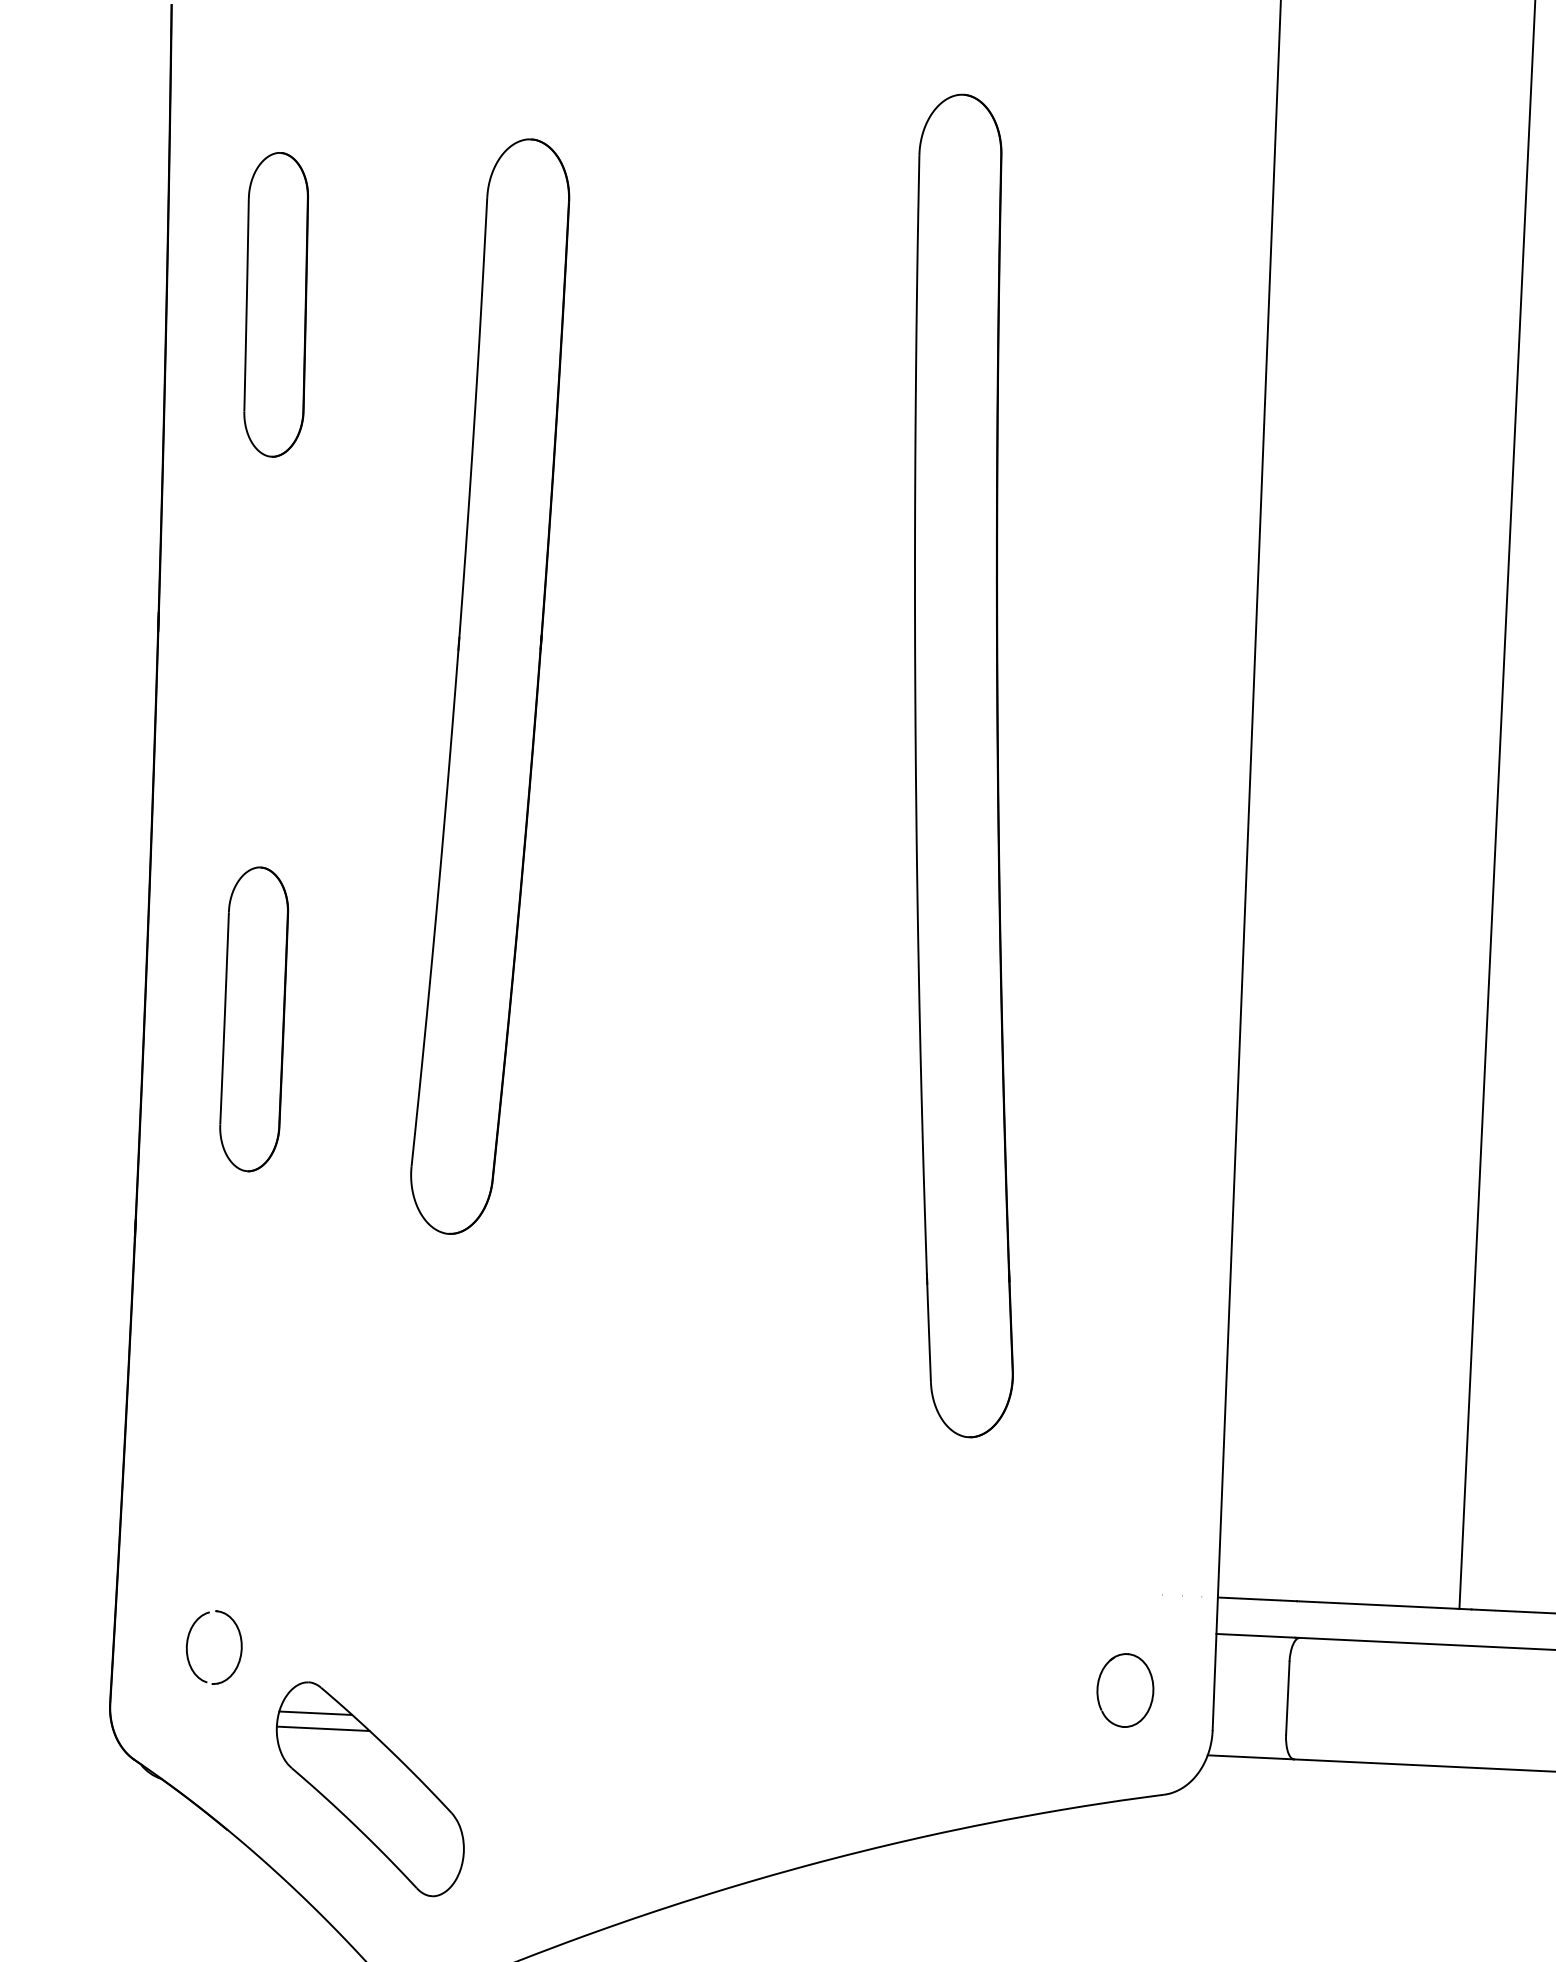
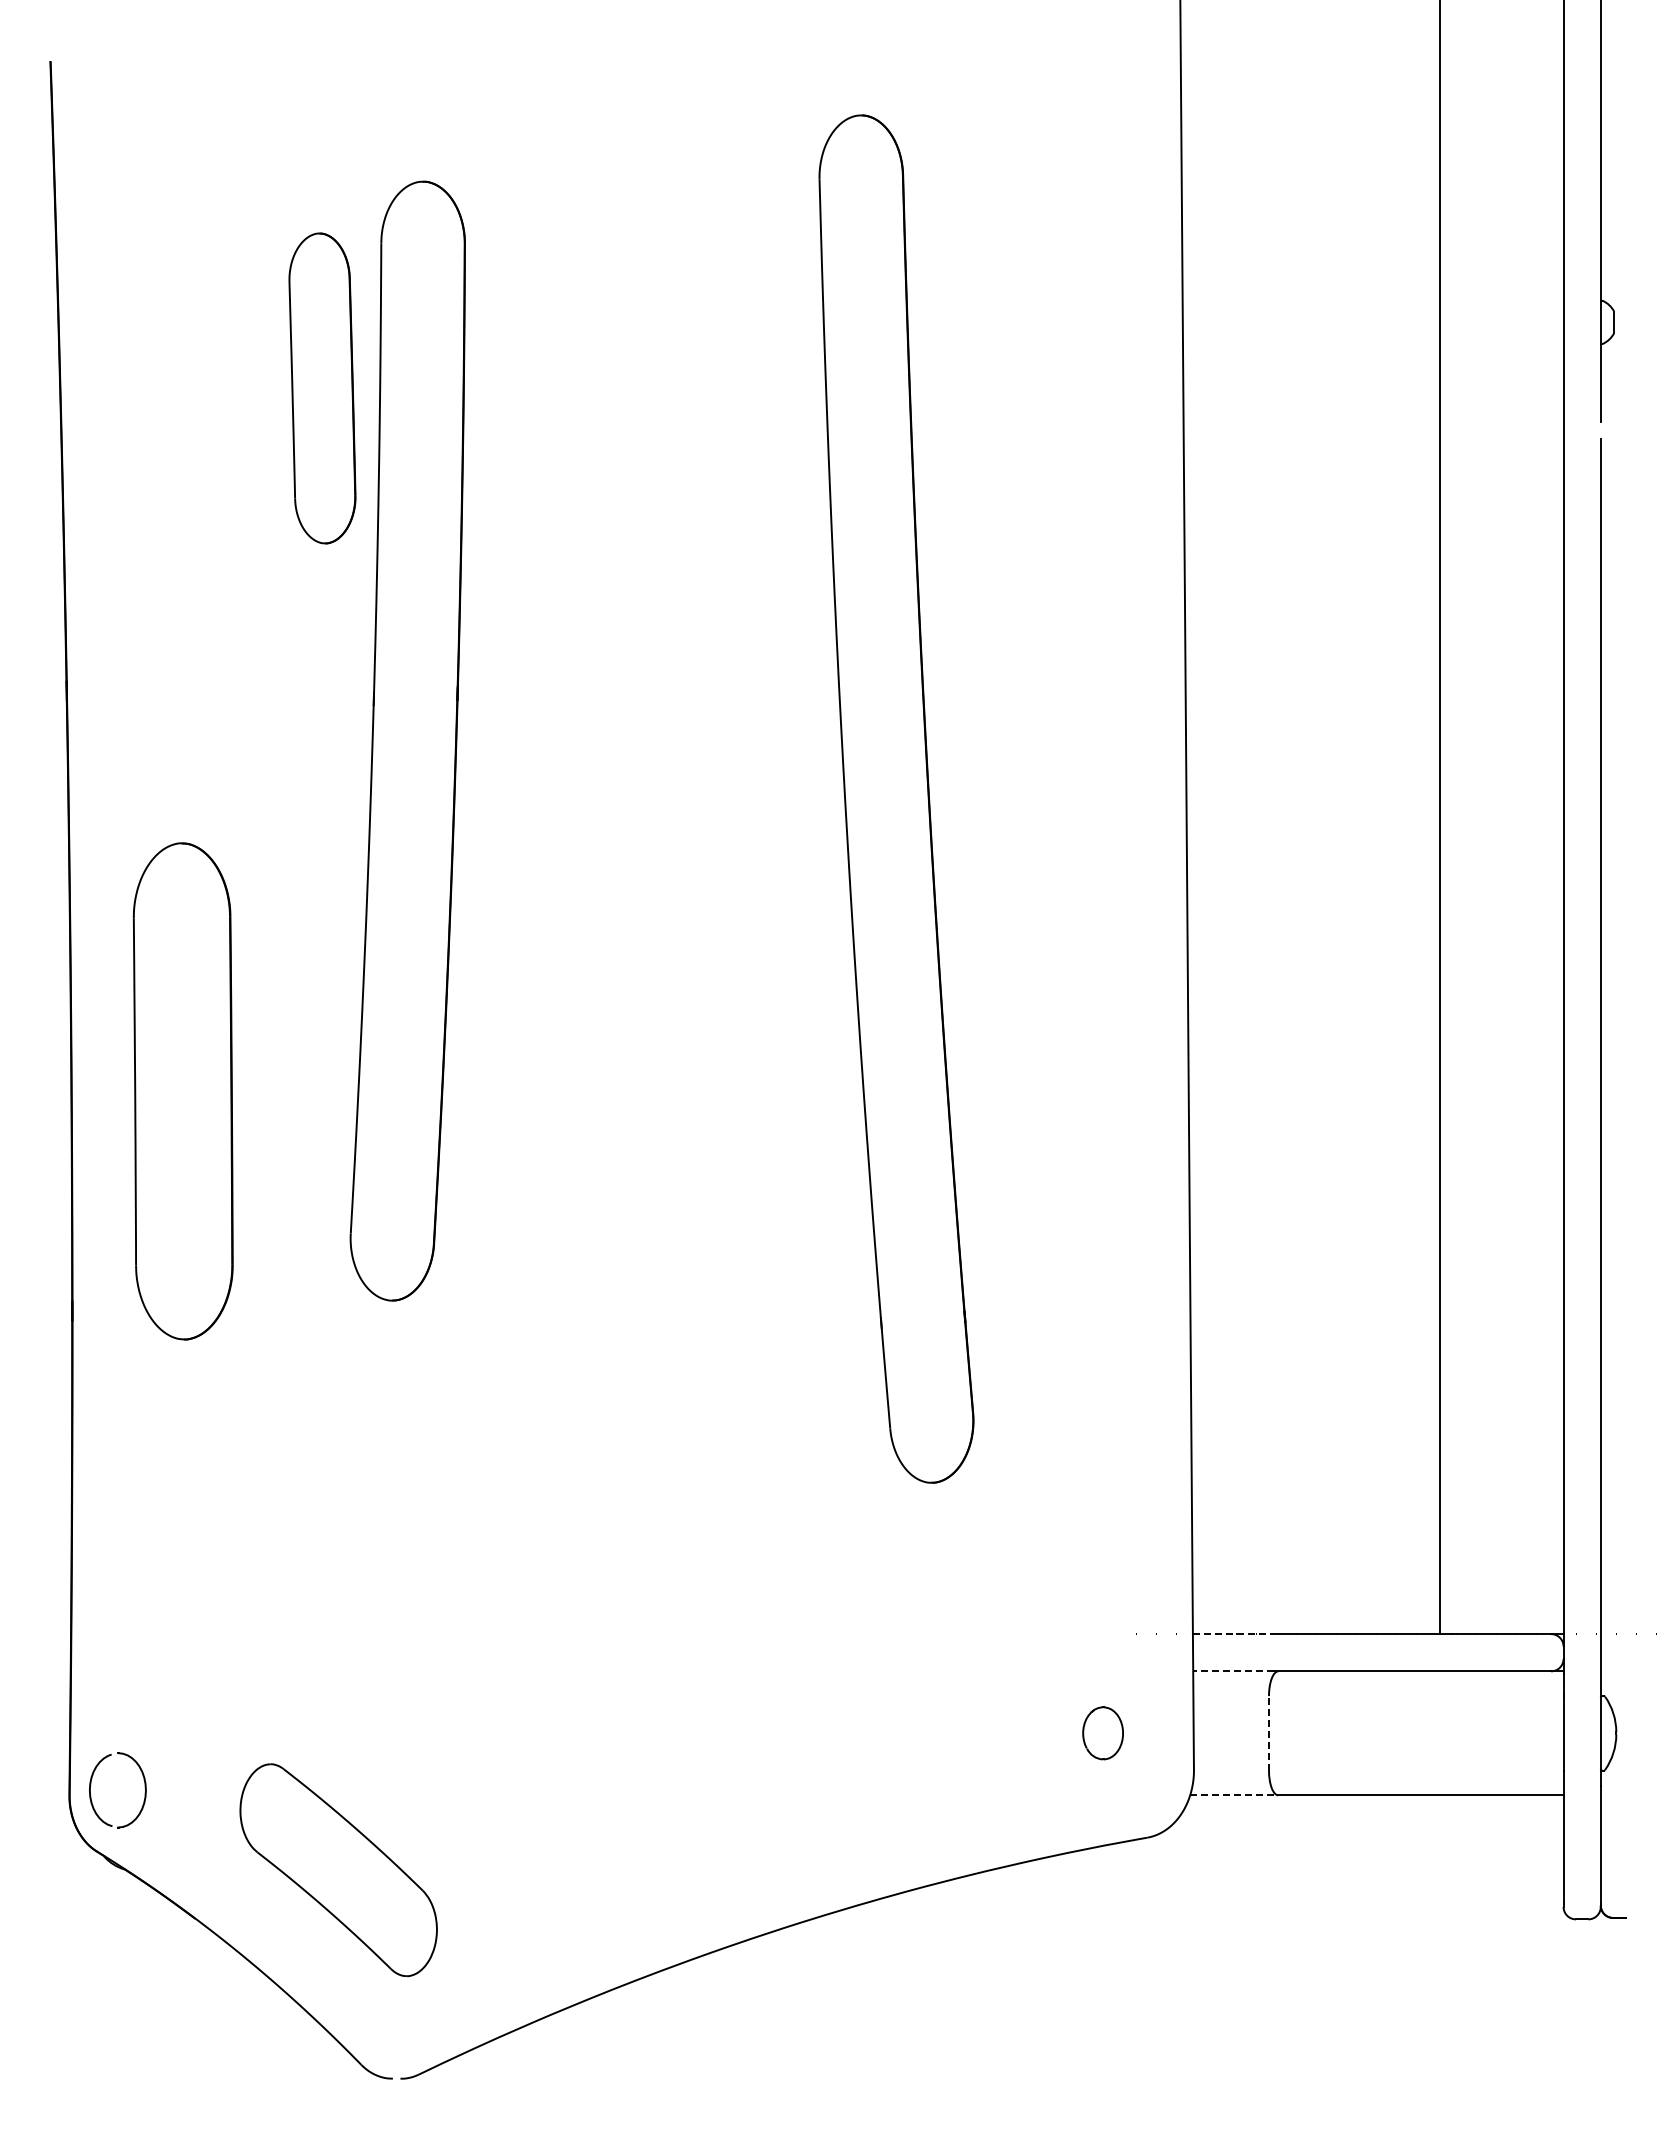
part: (276, 304) -> (322, 388), moved
part: (254, 1019) -> (183, 1091), size x1.6
line: (1257, 1599) -> (1233, 1634), solid -> dashed
line: (1254, 1635) -> (1232, 1671), solid -> dashed
part: (188, 1651) -> (91, 1795), moved
part: (1124, 1690) -> (1102, 1733), size x0.7
line: (1288, 1697) -> (1269, 1732), solid -> dashed
line: (315, 1713) -> (279, 1795), removed
line: (322, 1728) -> (287, 1810), removed
line: (1251, 1757) -> (1234, 1795), solid -> dashed

